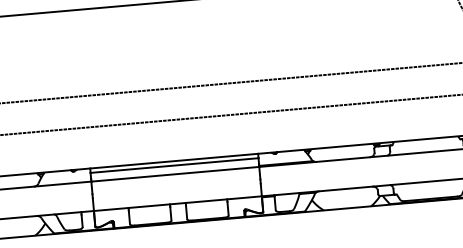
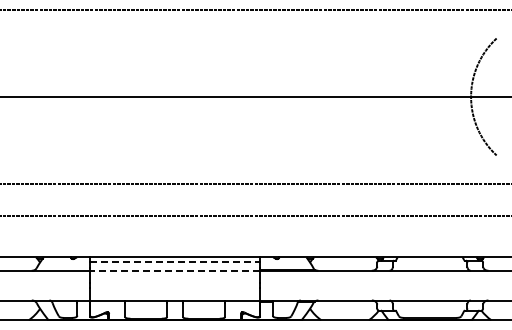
line: (174, 165) -> (175, 261), solid -> dashed
line: (174, 174) -> (174, 270), solid -> dashed

